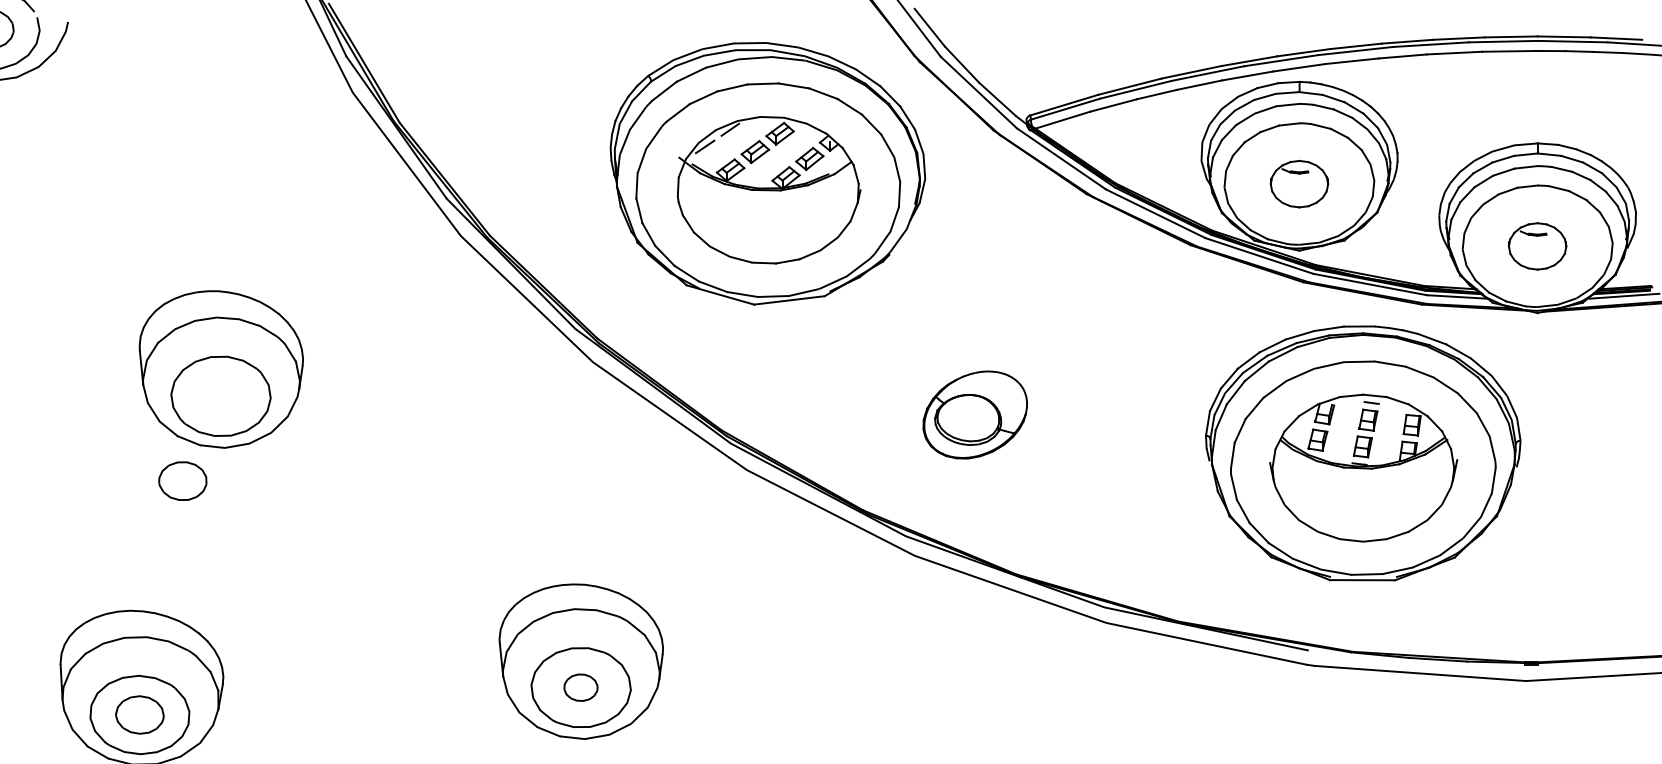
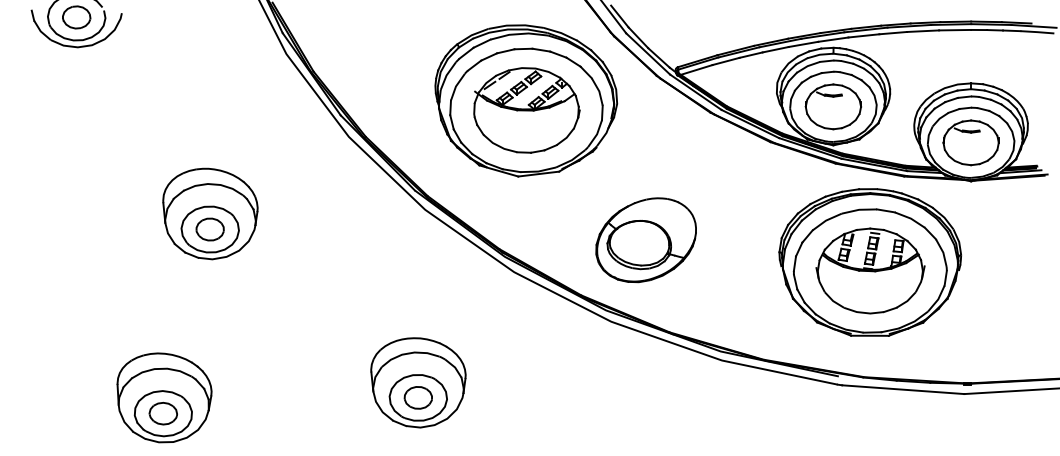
part: (1299, 183) -> (833, 106), size x1.67
part: (1536, 245) -> (970, 142), size x1.67
part: (974, 415) -> (645, 240), size x1.67
part: (181, 481) -> (209, 229), moved
part: (579, 687) -> (417, 397), size x1.43

